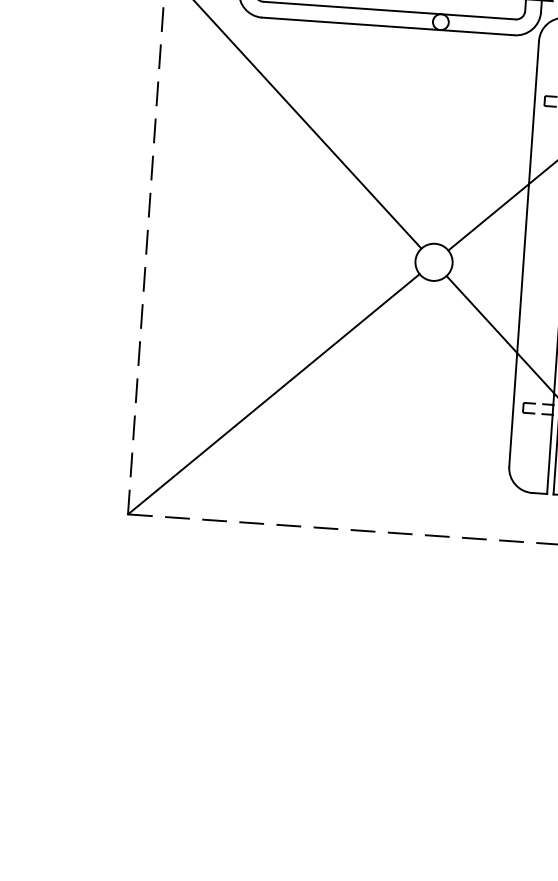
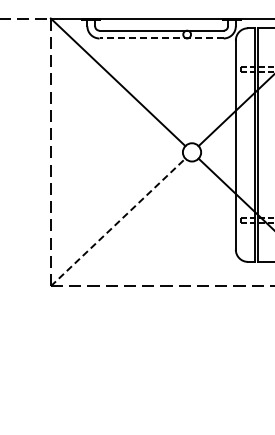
line: (388, 26) -> (161, 38), solid -> dashed
line: (274, 394) -> (118, 222), solid -> dashed

